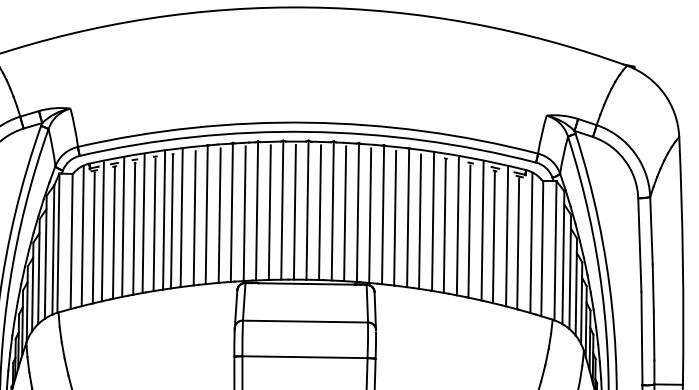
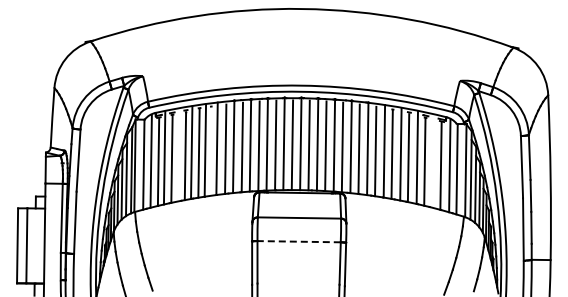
line: (171, 221) -> (210, 151), removed
line: (122, 227) -> (177, 155), removed
line: (506, 236) -> (433, 161), removed
line: (305, 356) -> (299, 241), solid -> dashed

